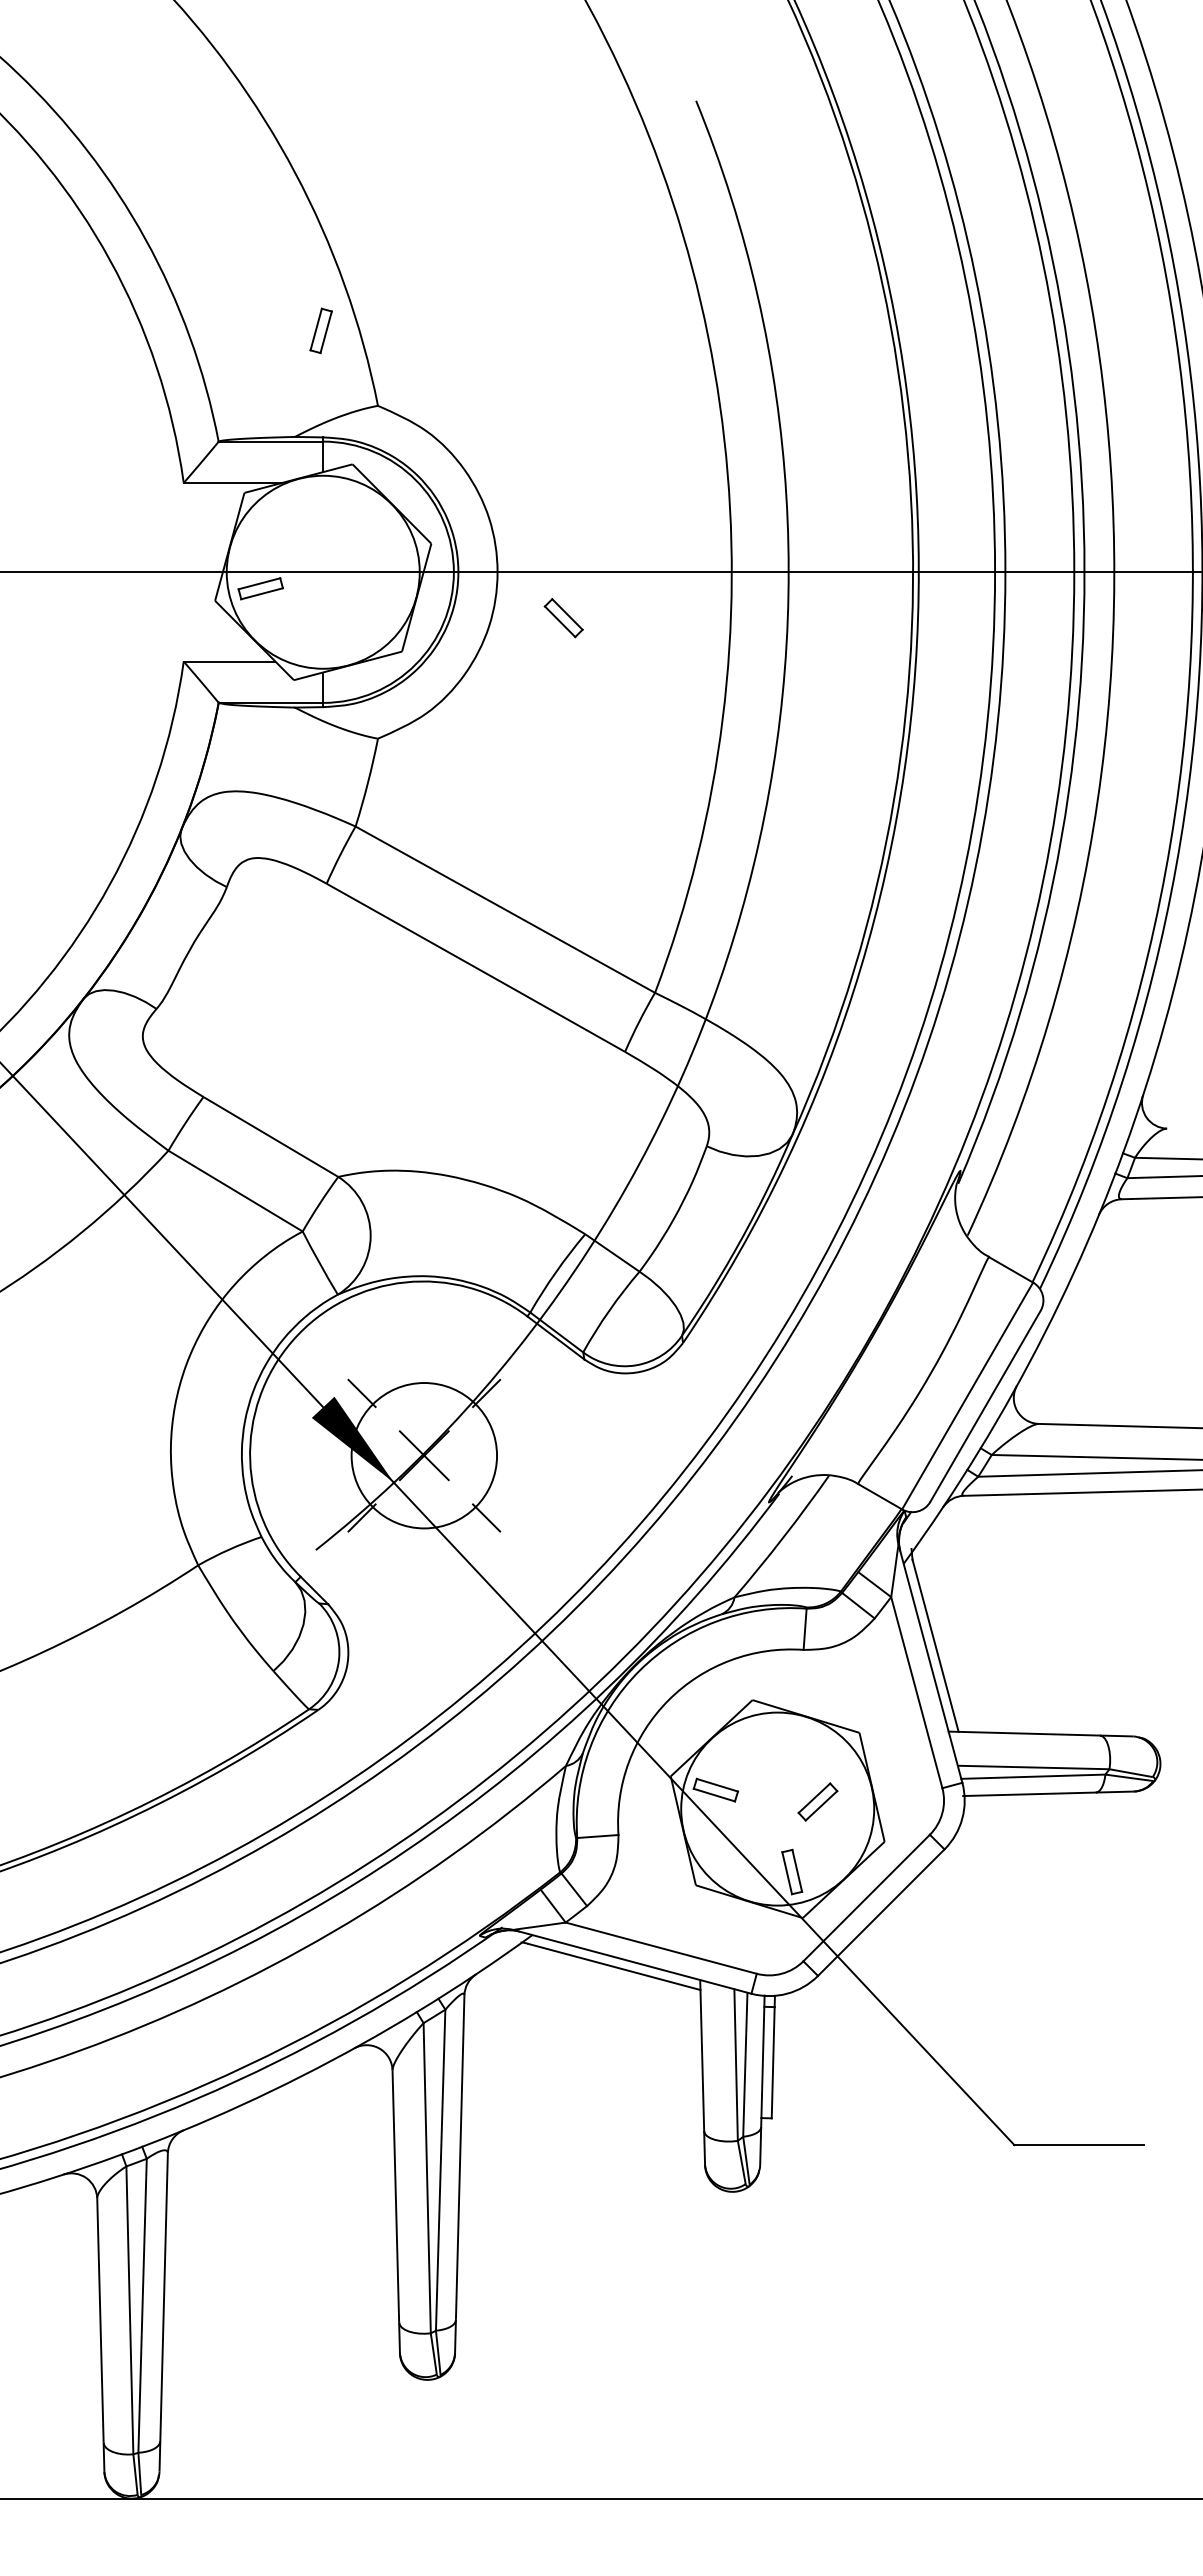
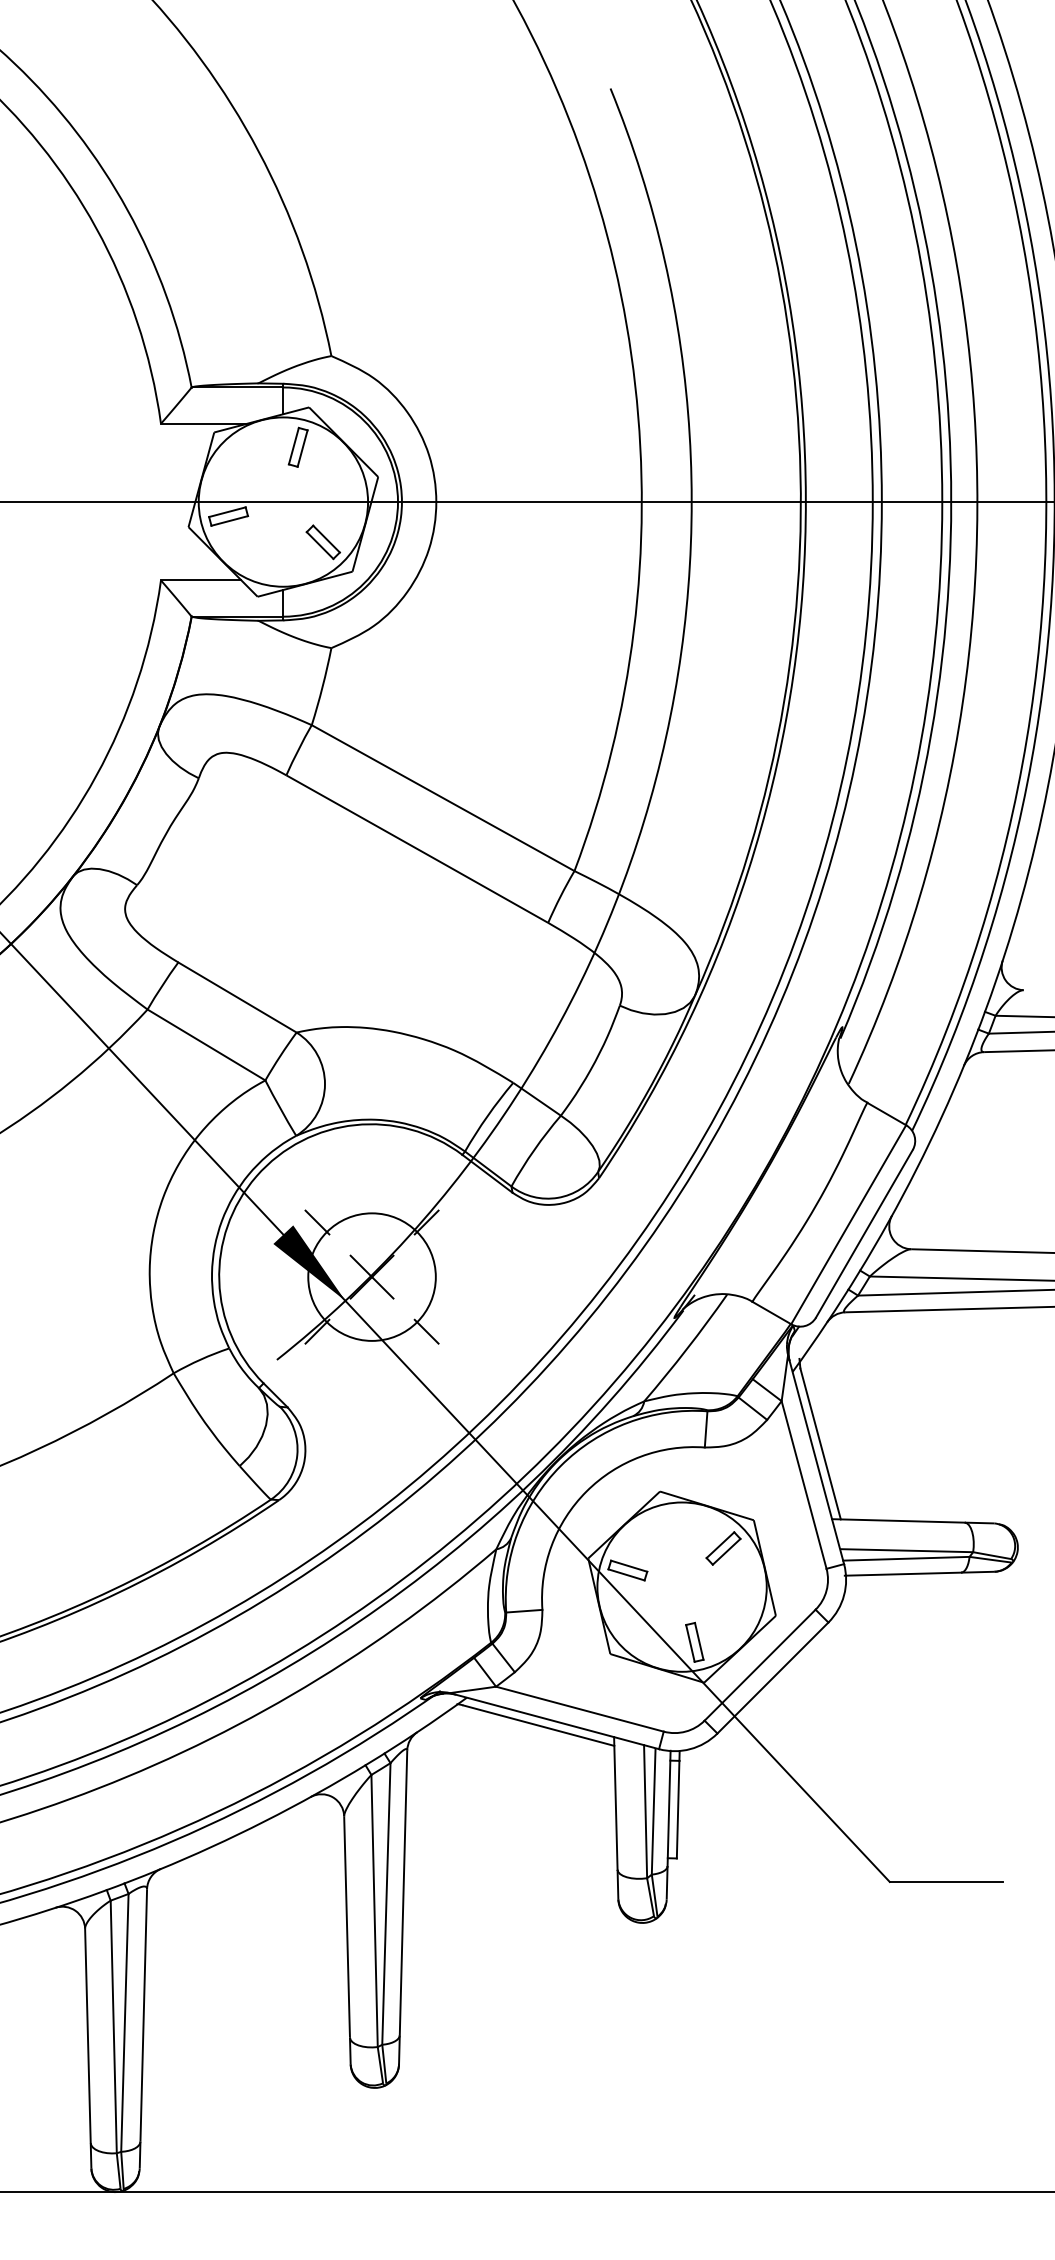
part: (320, 330) -> (297, 447), moved
part: (563, 618) -> (323, 542), moved
part: (817, 1801) -> (723, 1548), moved

